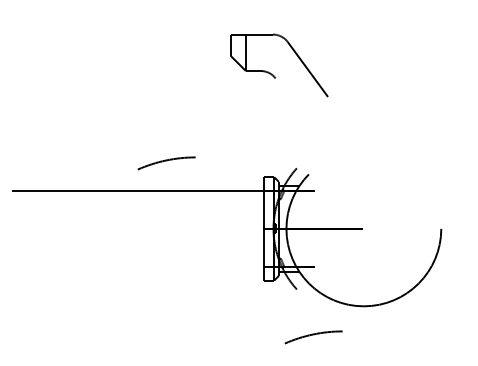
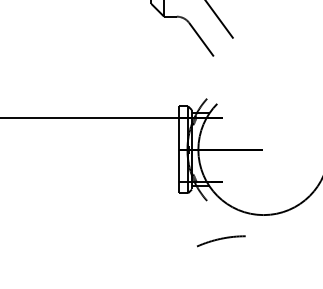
line: (289, 98) -> (200, 39), added
arc: (166, 161) -> (97, 92), removed

